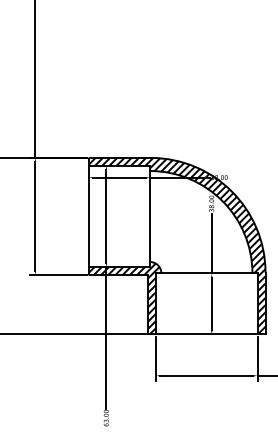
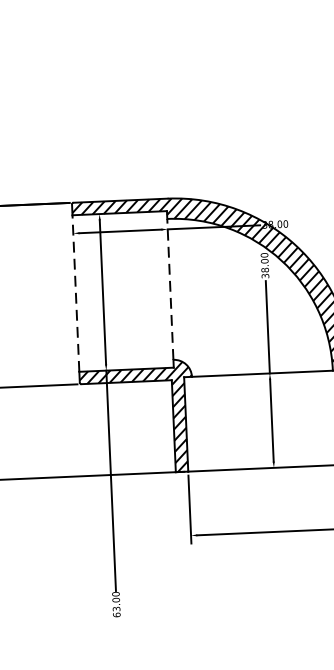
line: (88, 216) -> (75, 293), solid -> dashed
line: (149, 216) -> (169, 289), solid -> dashed

